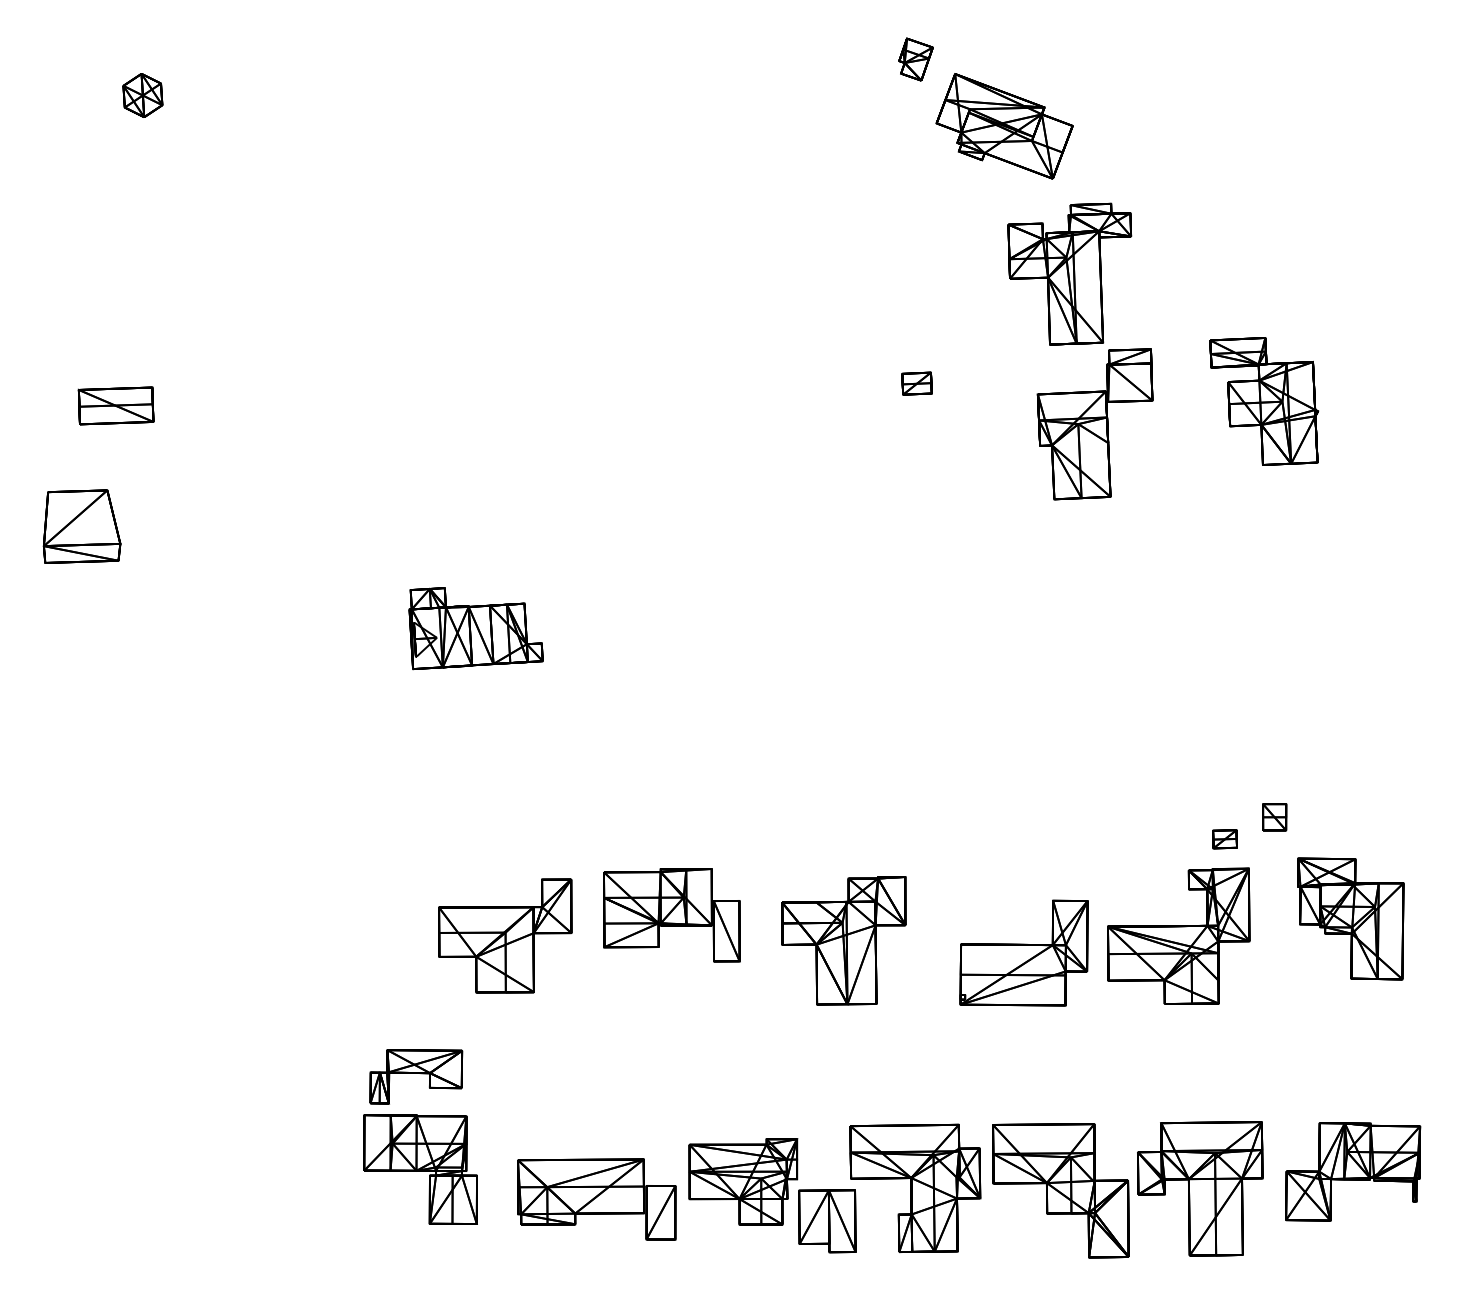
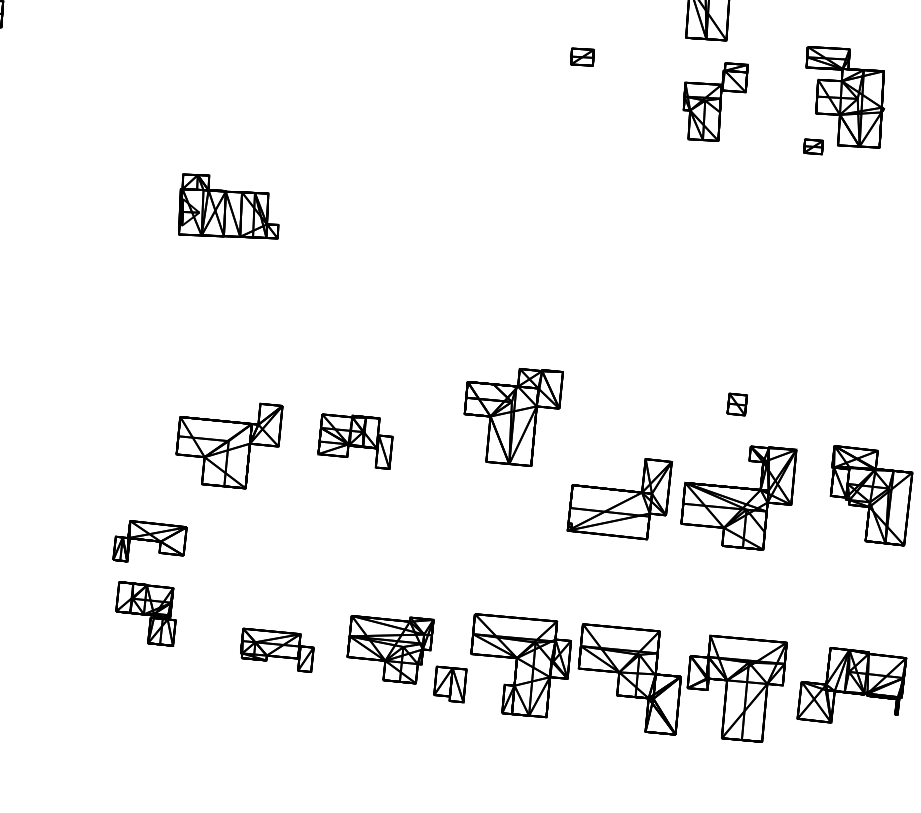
part: (1094, 424) -> (713, 101), size x0.7
part: (1274, 817) -> (737, 404), moved
part: (1224, 839) -> (813, 147), moved
part: (671, 915) -> (355, 440), size x0.7
part: (843, 940) -> (511, 415), moved
part: (420, 1169) -> (146, 613), size x0.7
part: (596, 1199) -> (277, 650), size x0.6
part: (827, 1221) -> (450, 684), size x0.7

